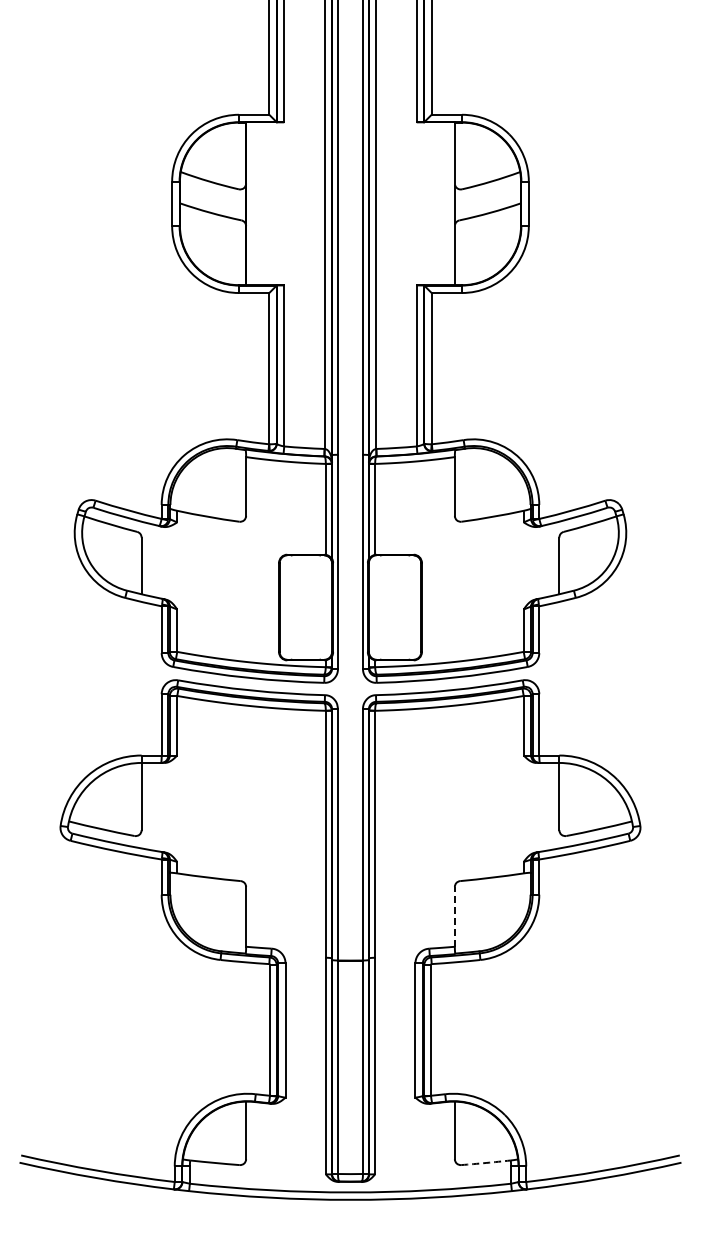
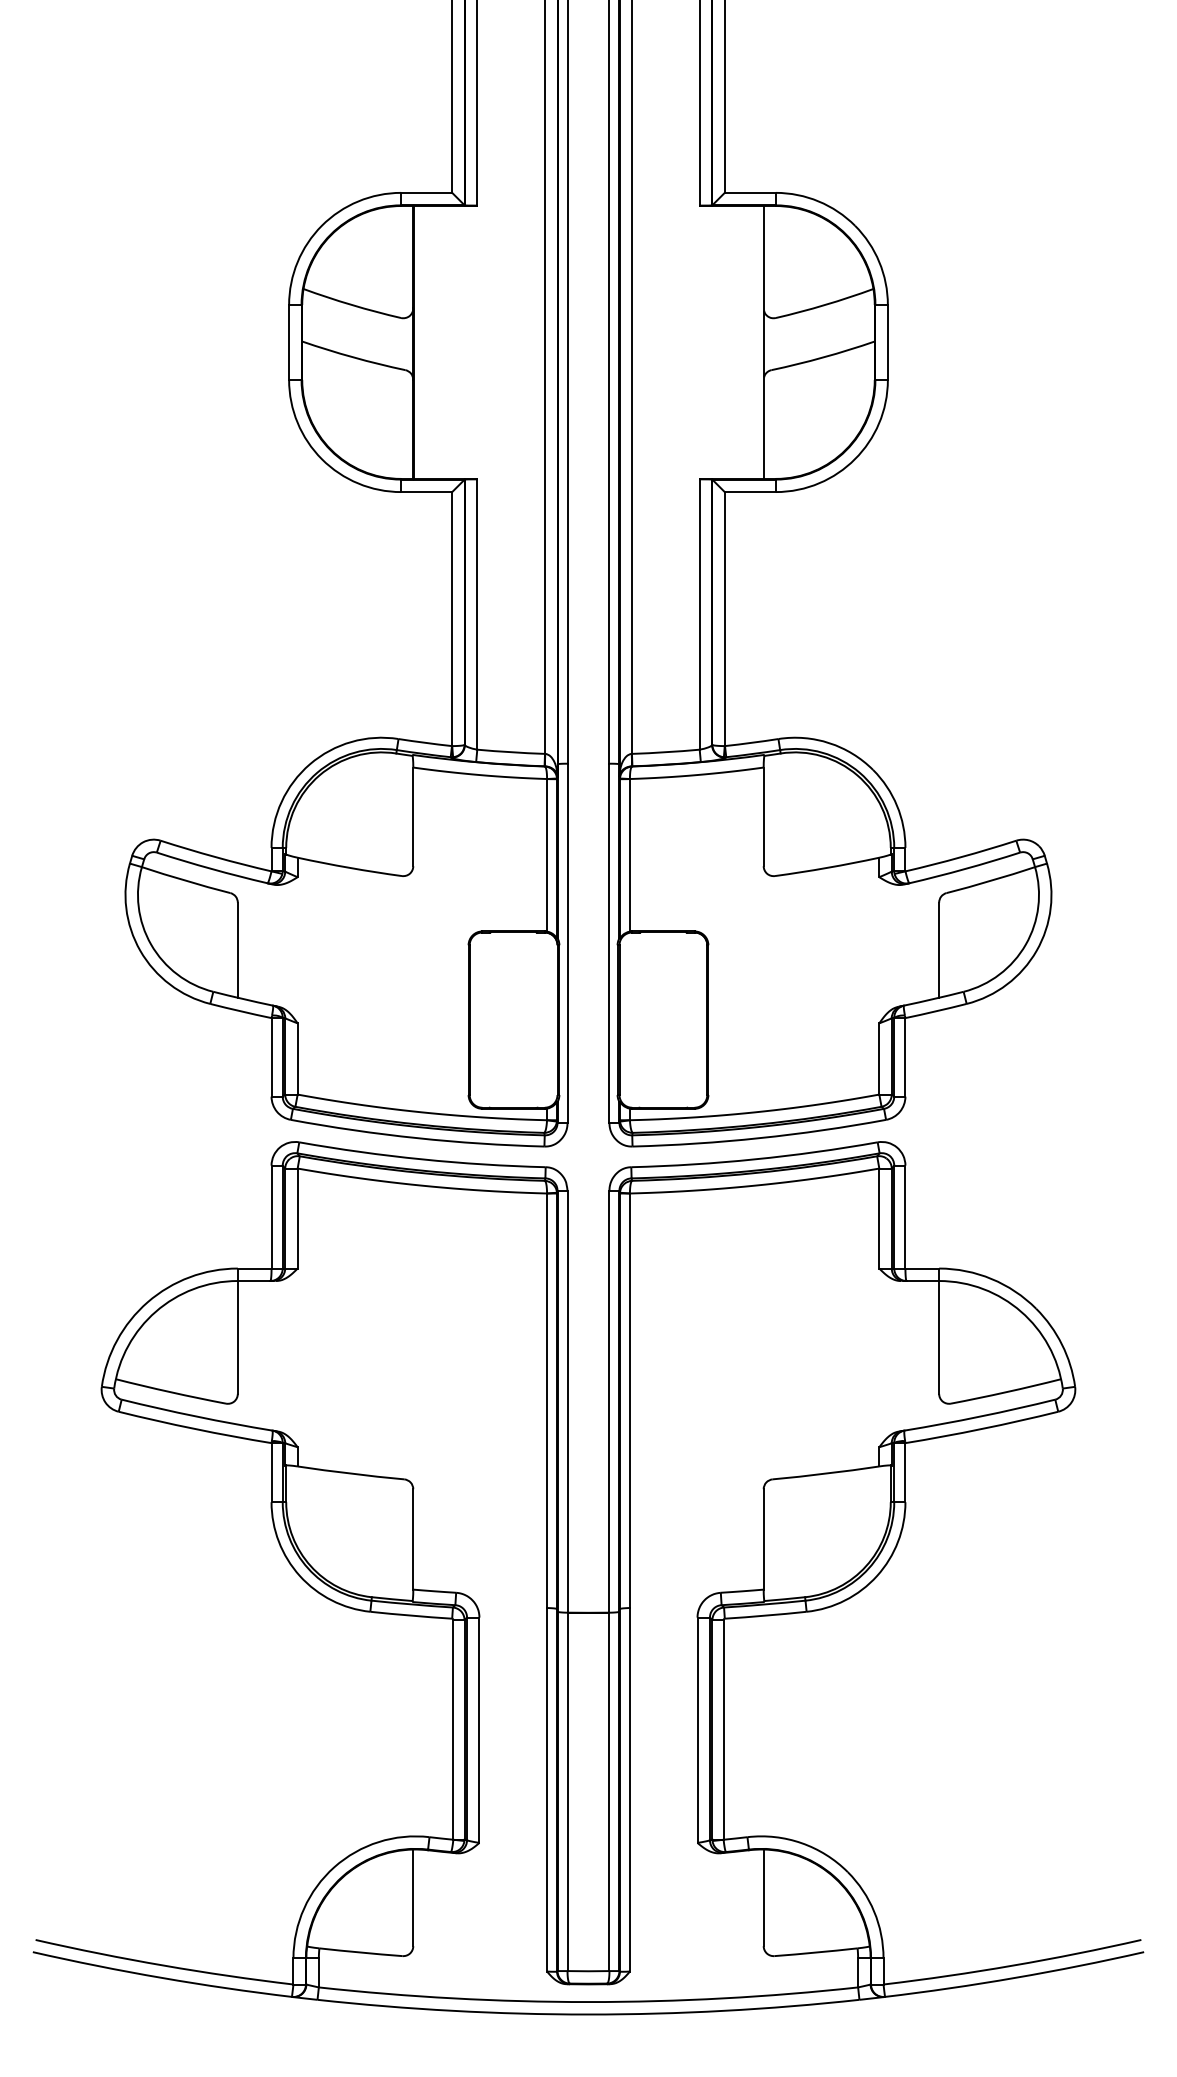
line: (454, 916) -> (763, 1538), dashed -> solid
arc: (486, 1162) -> (816, 1951), dashed -> solid

